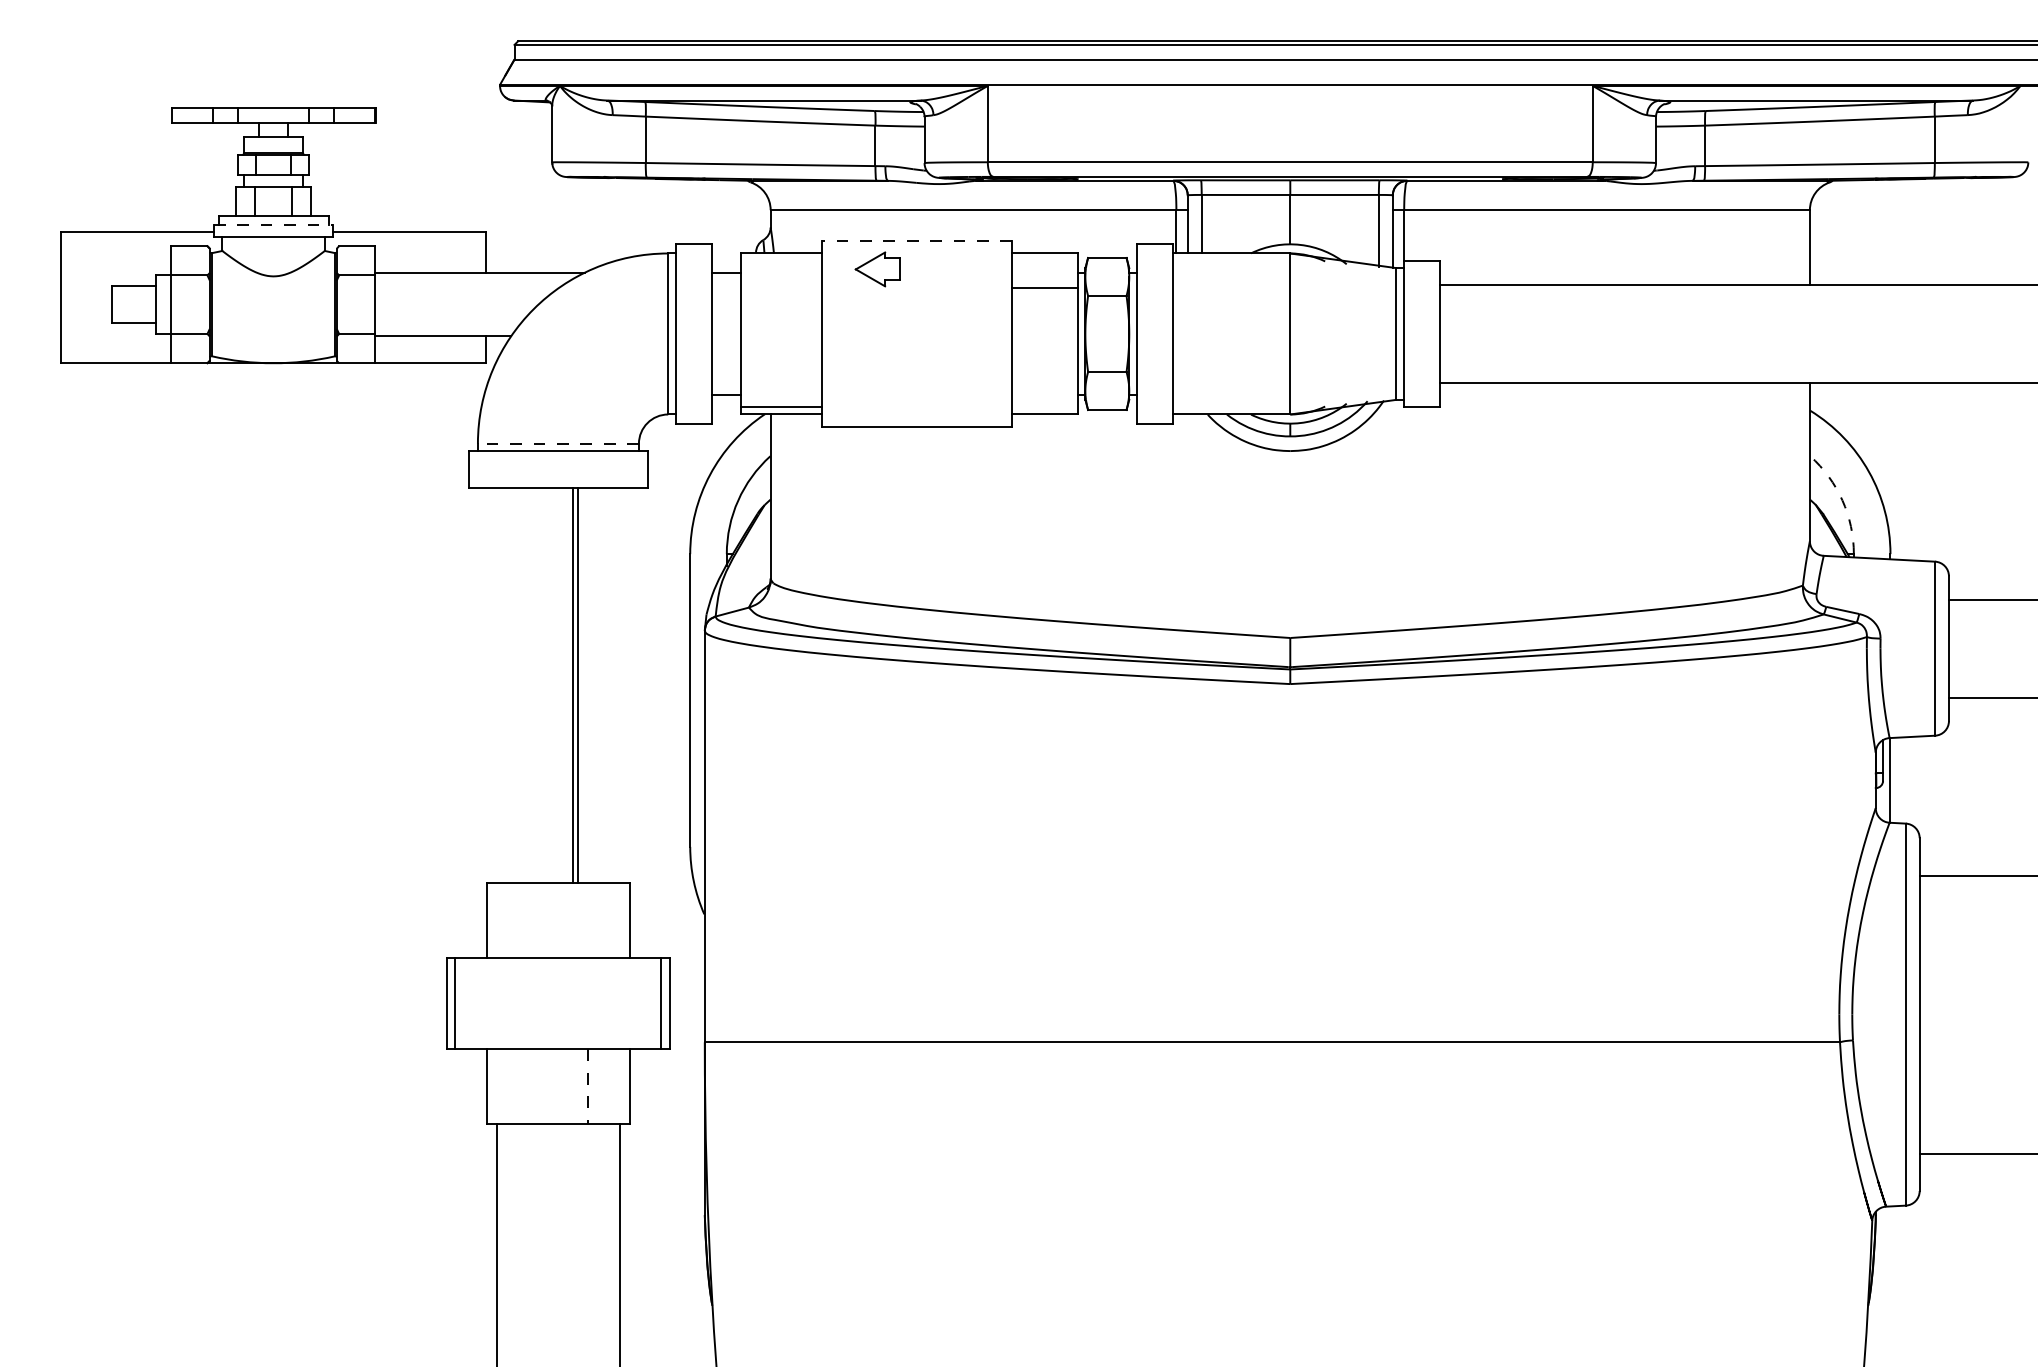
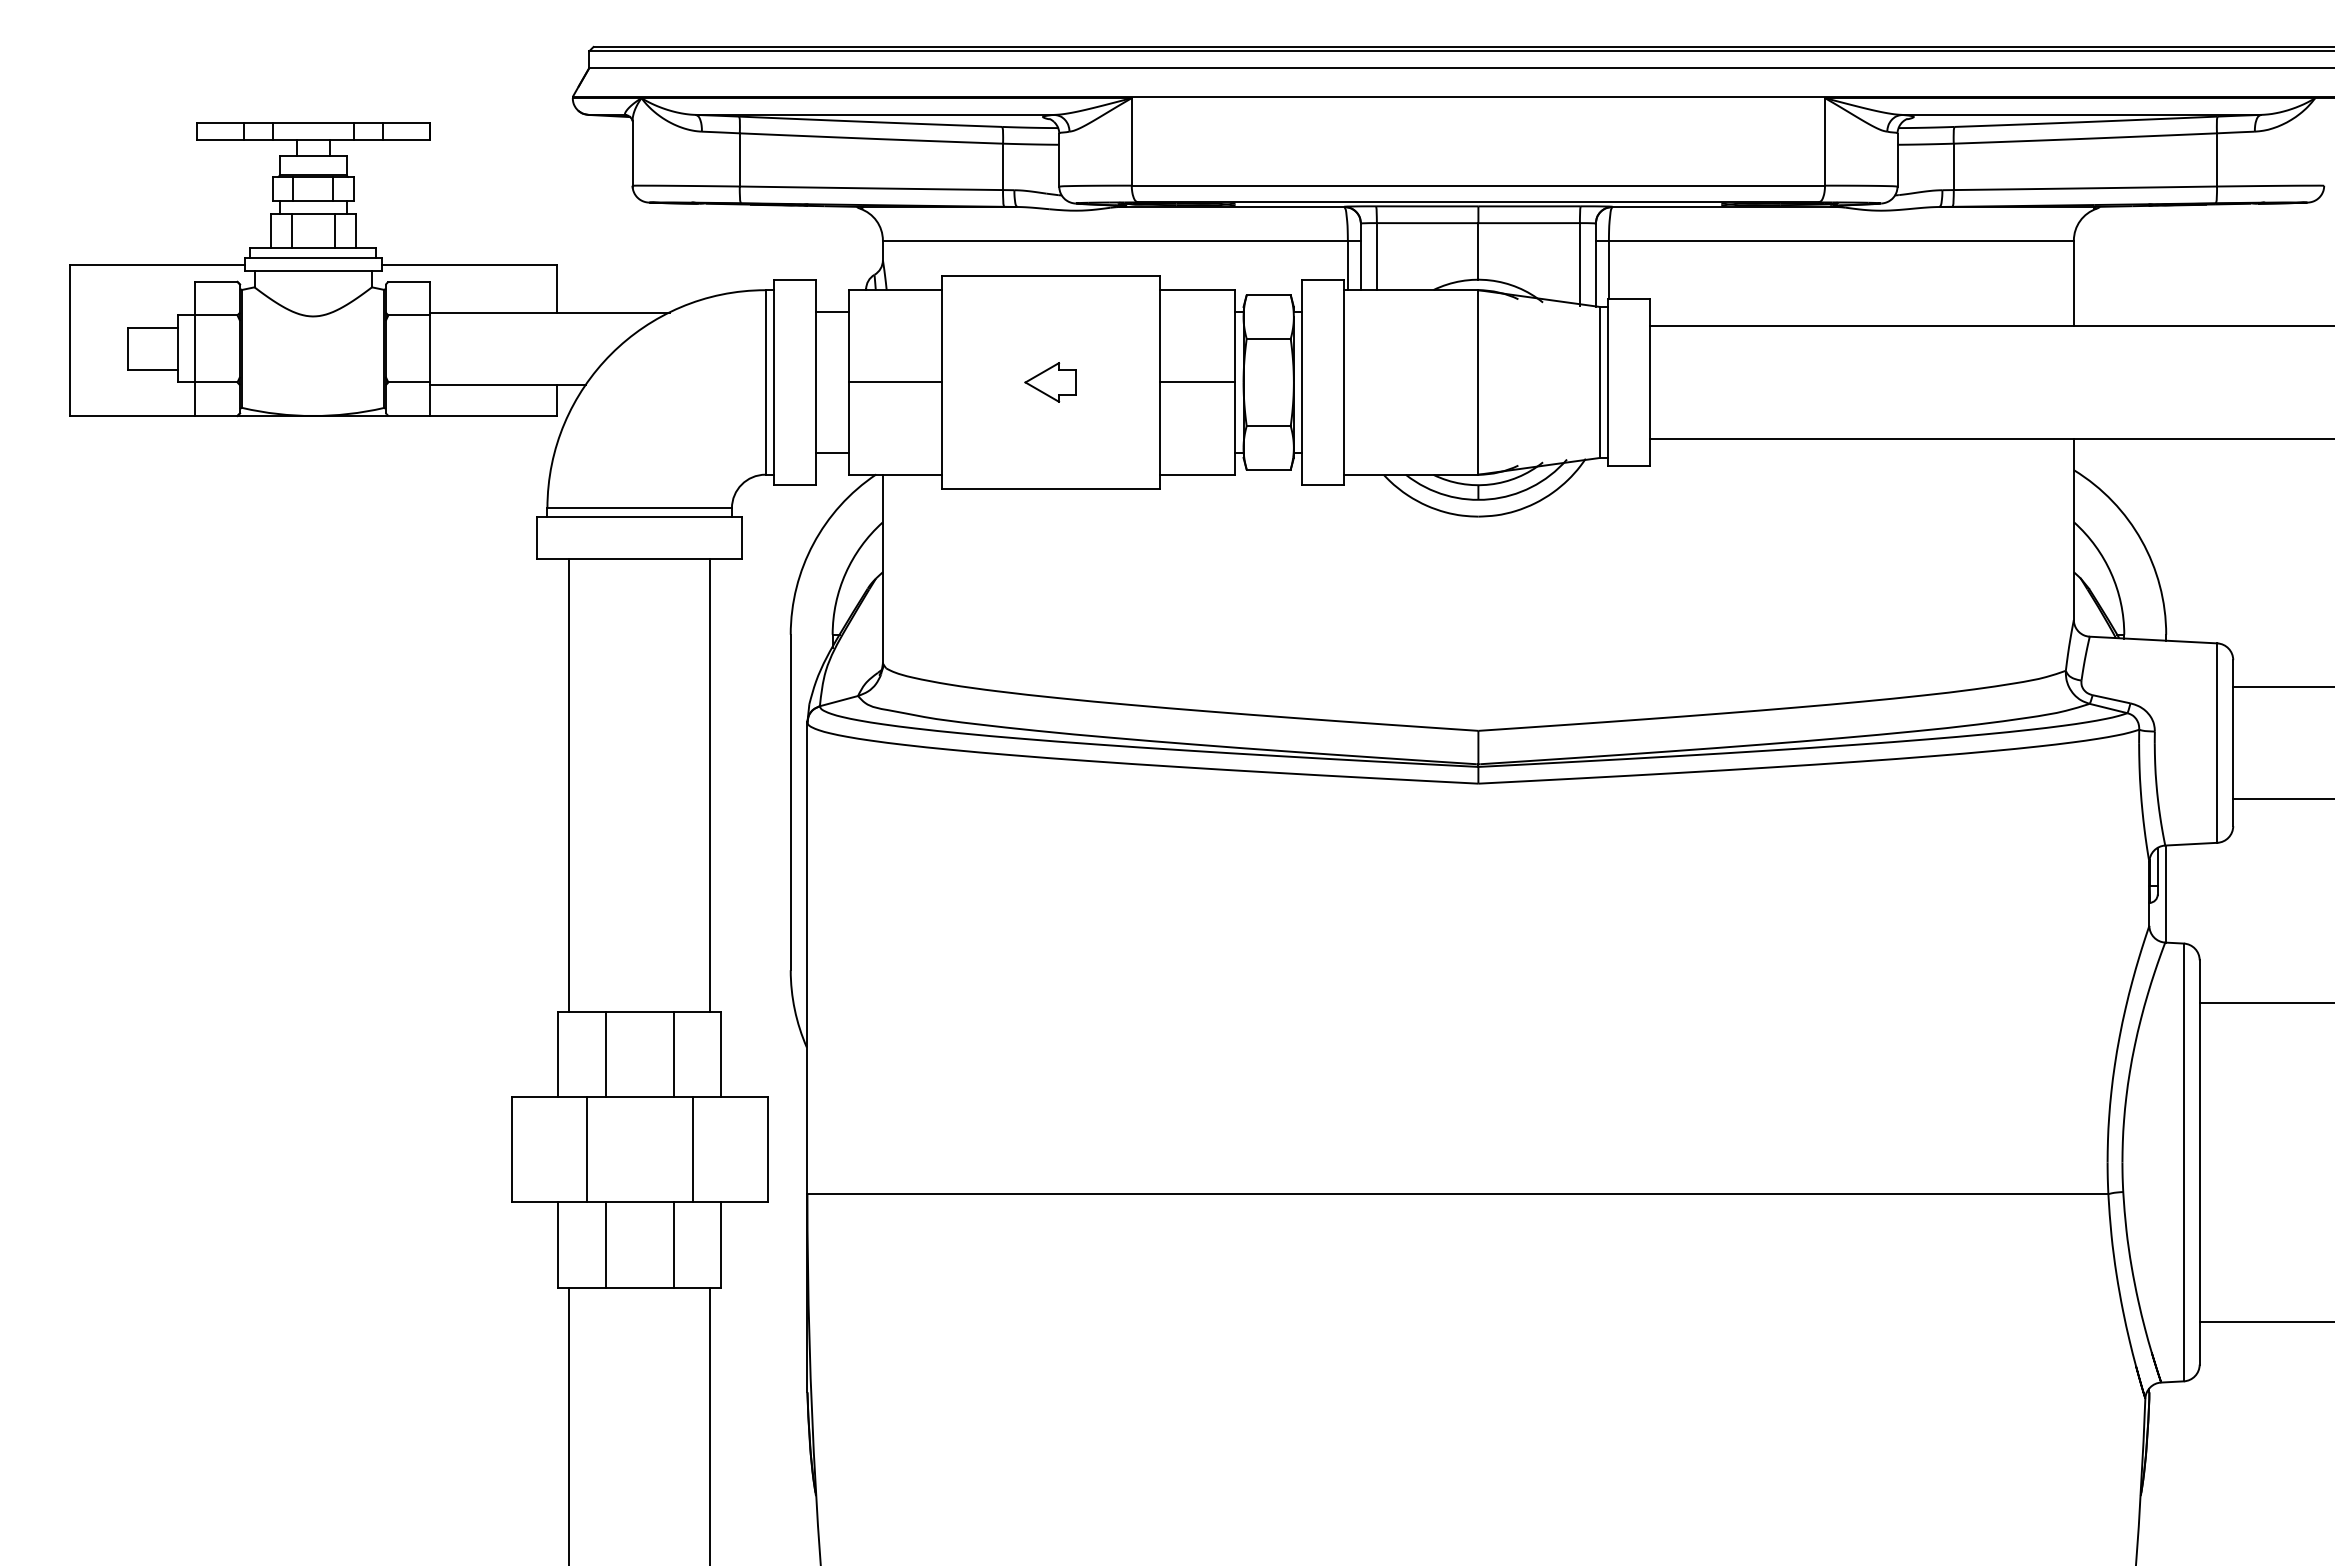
line: (273, 224) -> (313, 257), dashed -> solid
line: (916, 240) -> (1050, 275), dashed -> solid
part: (877, 269) -> (1050, 382), moved
line: (1045, 287) -> (1197, 382), moved
line: (781, 407) -> (895, 382), moved
line: (558, 443) -> (639, 508), dashed -> solid
arc: (1842, 500) -> (2111, 573), dashed -> solid
line: (573, 684) -> (710, 784), moved
line: (578, 684) -> (569, 784), moved
line: (528, 920) -> (605, 1054), added
line: (587, 920) -> (673, 1054), added
line: (454, 1003) -> (586, 1149), moved
line: (661, 1003) -> (692, 1149), moved
line: (528, 1087) -> (605, 1245), added
line: (587, 1087) -> (673, 1245), dashed -> solid

